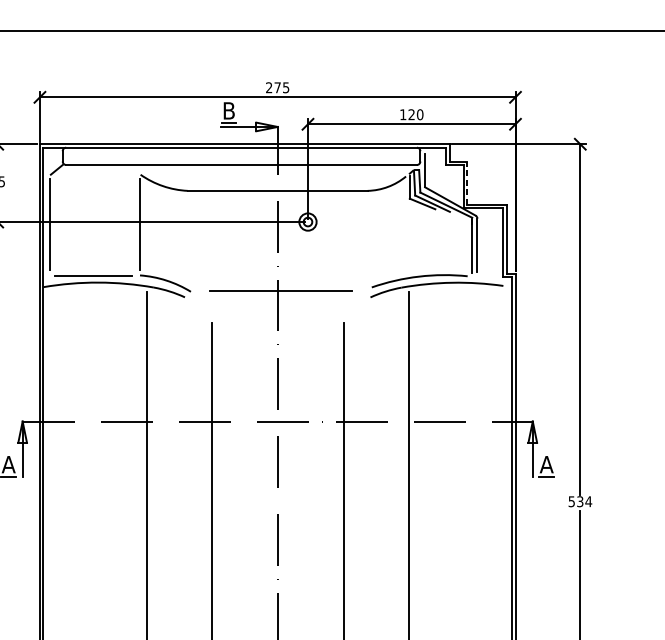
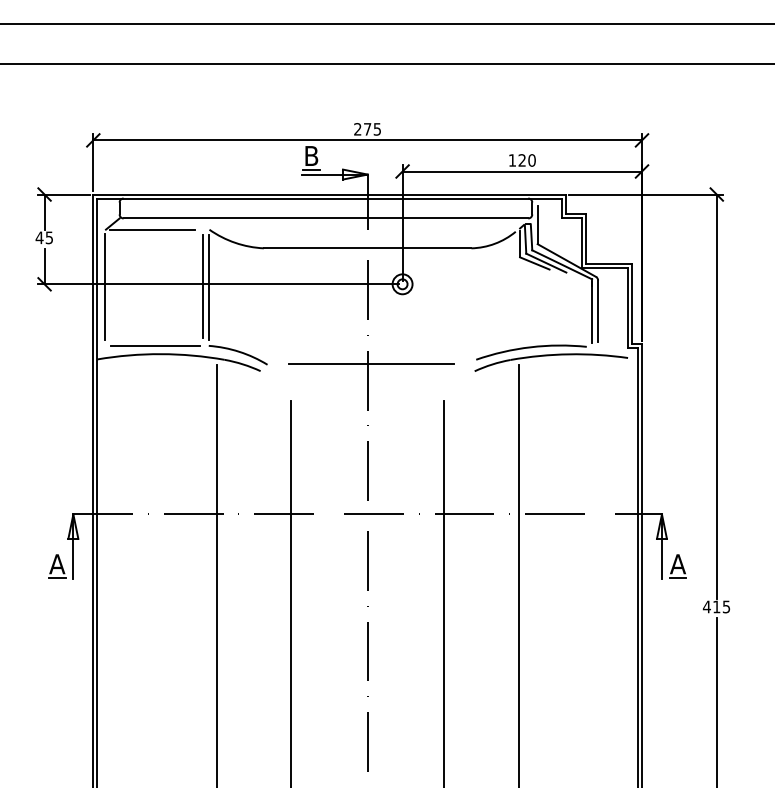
line: (91, 174) -> (152, 229), added
line: (467, 183) -> (586, 239), dashed -> solid
line: (134, 223) -> (202, 285), added
text: (580, 501) -> (716, 606), 534 -> 415

